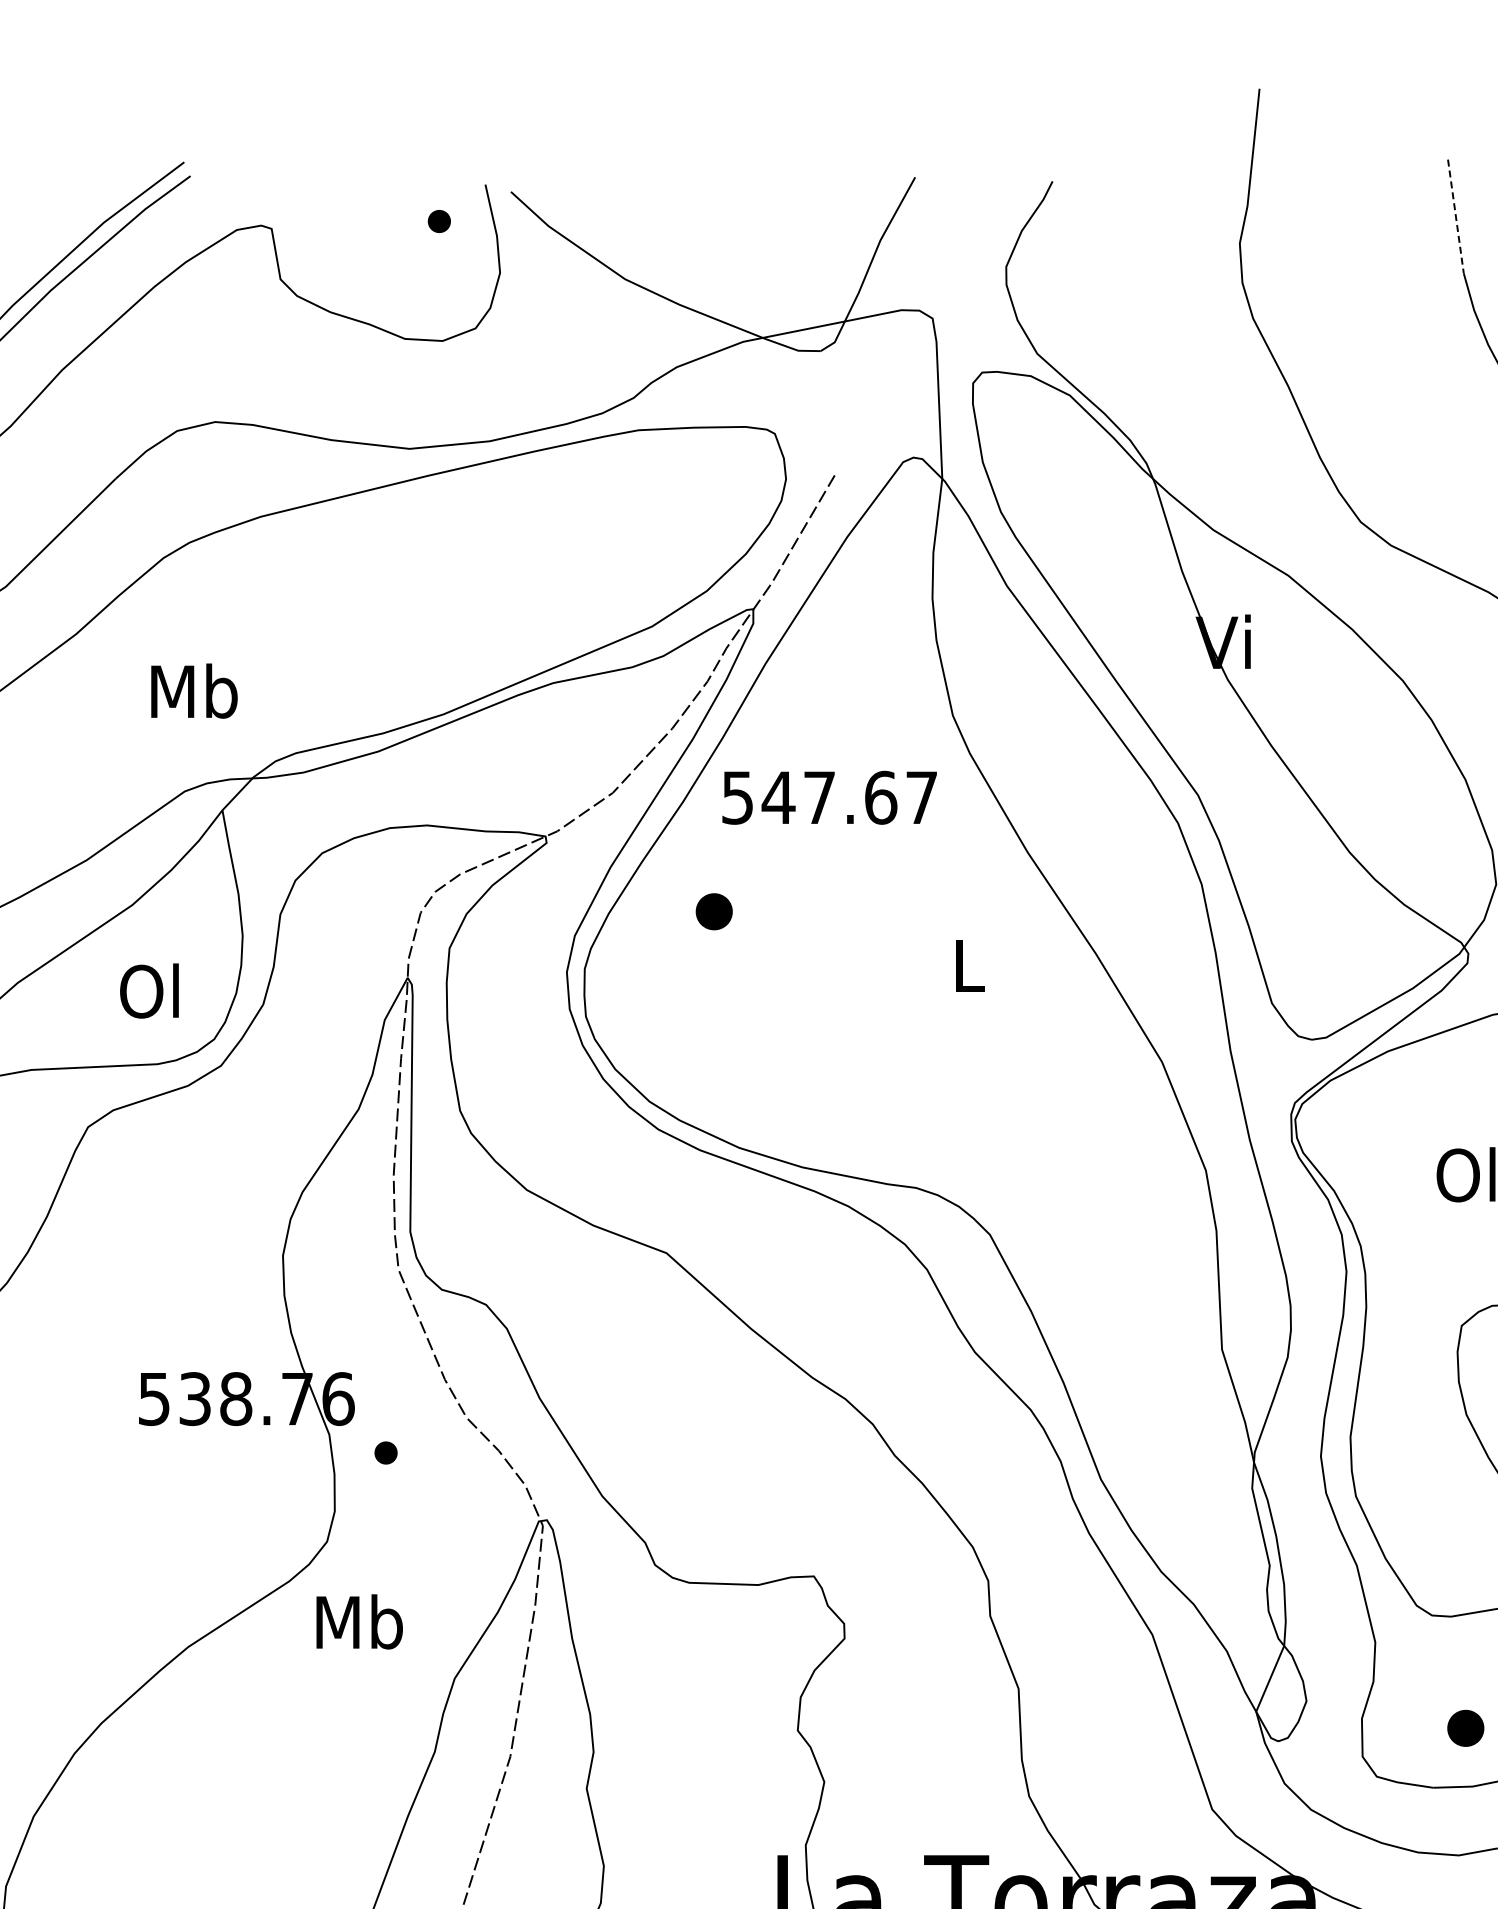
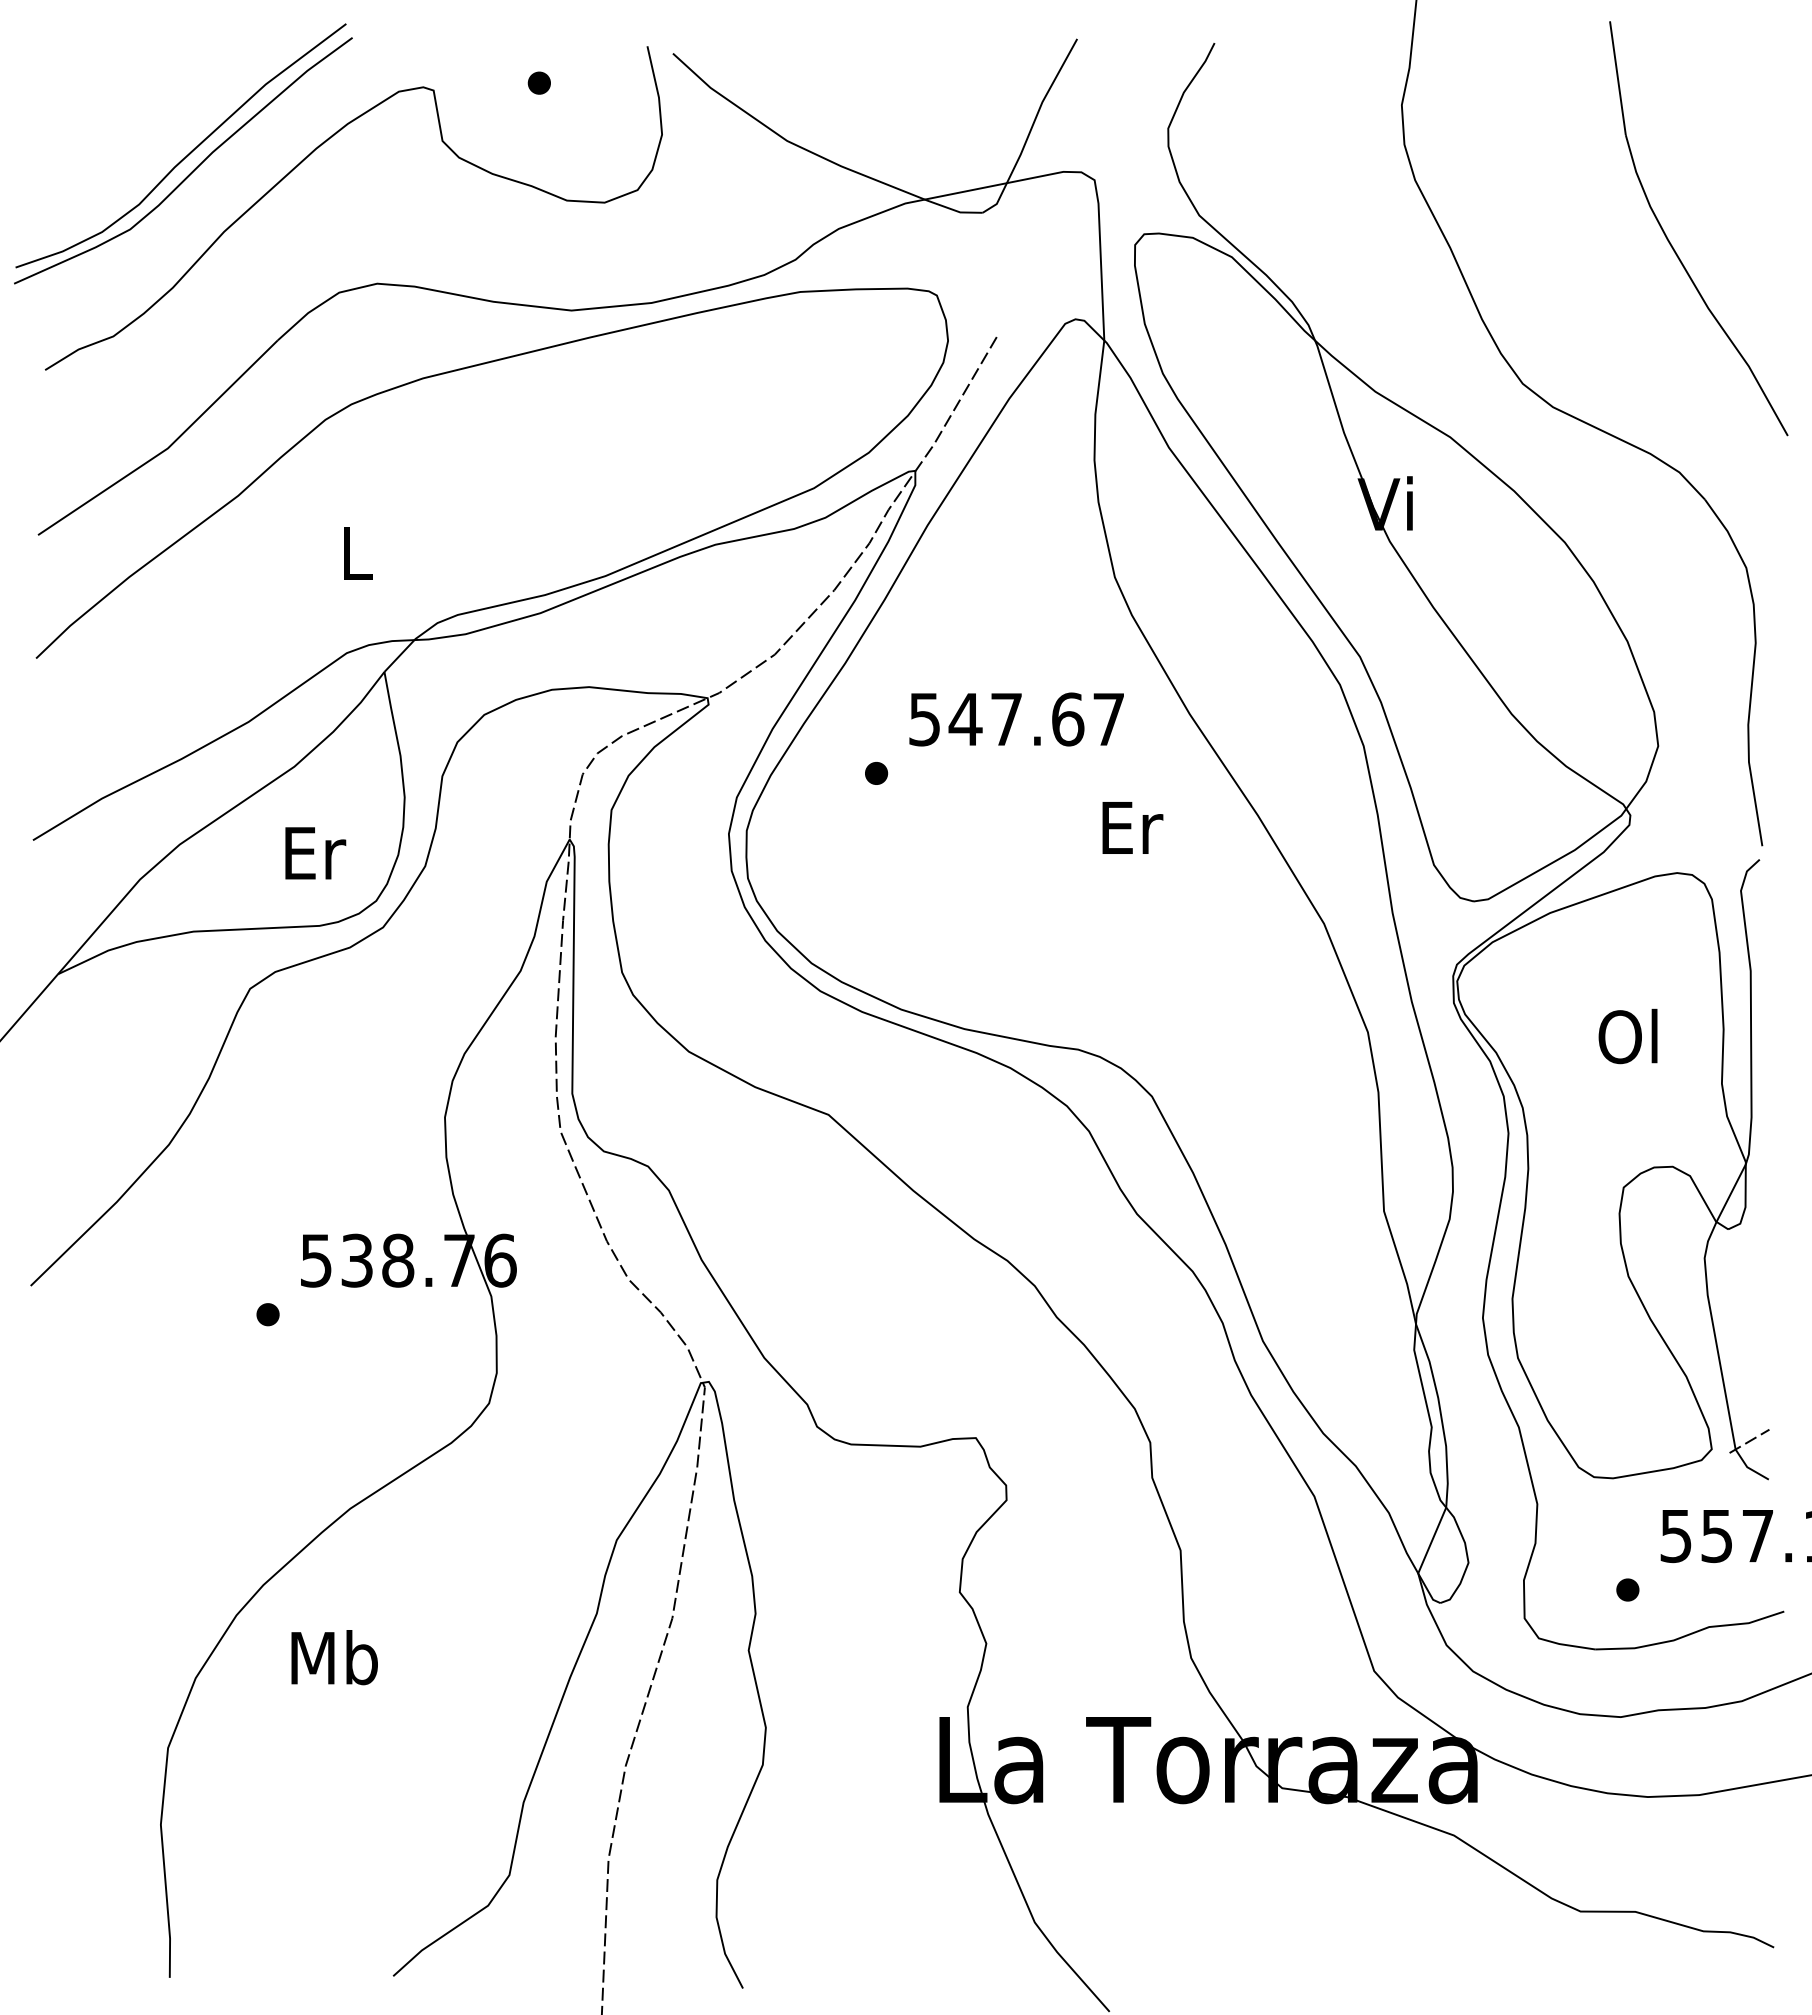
line: (1455, 216) -> (1617, 78), dashed -> solid
part: (438, 220) -> (538, 82), moved
text: (194, 690) -> (356, 552), Mb -> L
text: (829, 797) -> (1016, 719), moved
part: (714, 911) -> (876, 773), size x0.62
text: (970, 965) -> (1132, 827), L -> Er
text: (152, 990) -> (314, 852), Ol -> Er
part: (385, 1452) -> (267, 1314), moved
text: (359, 1621) -> (334, 1657), moved
part: (1465, 1727) -> (1627, 1589), size x0.62

